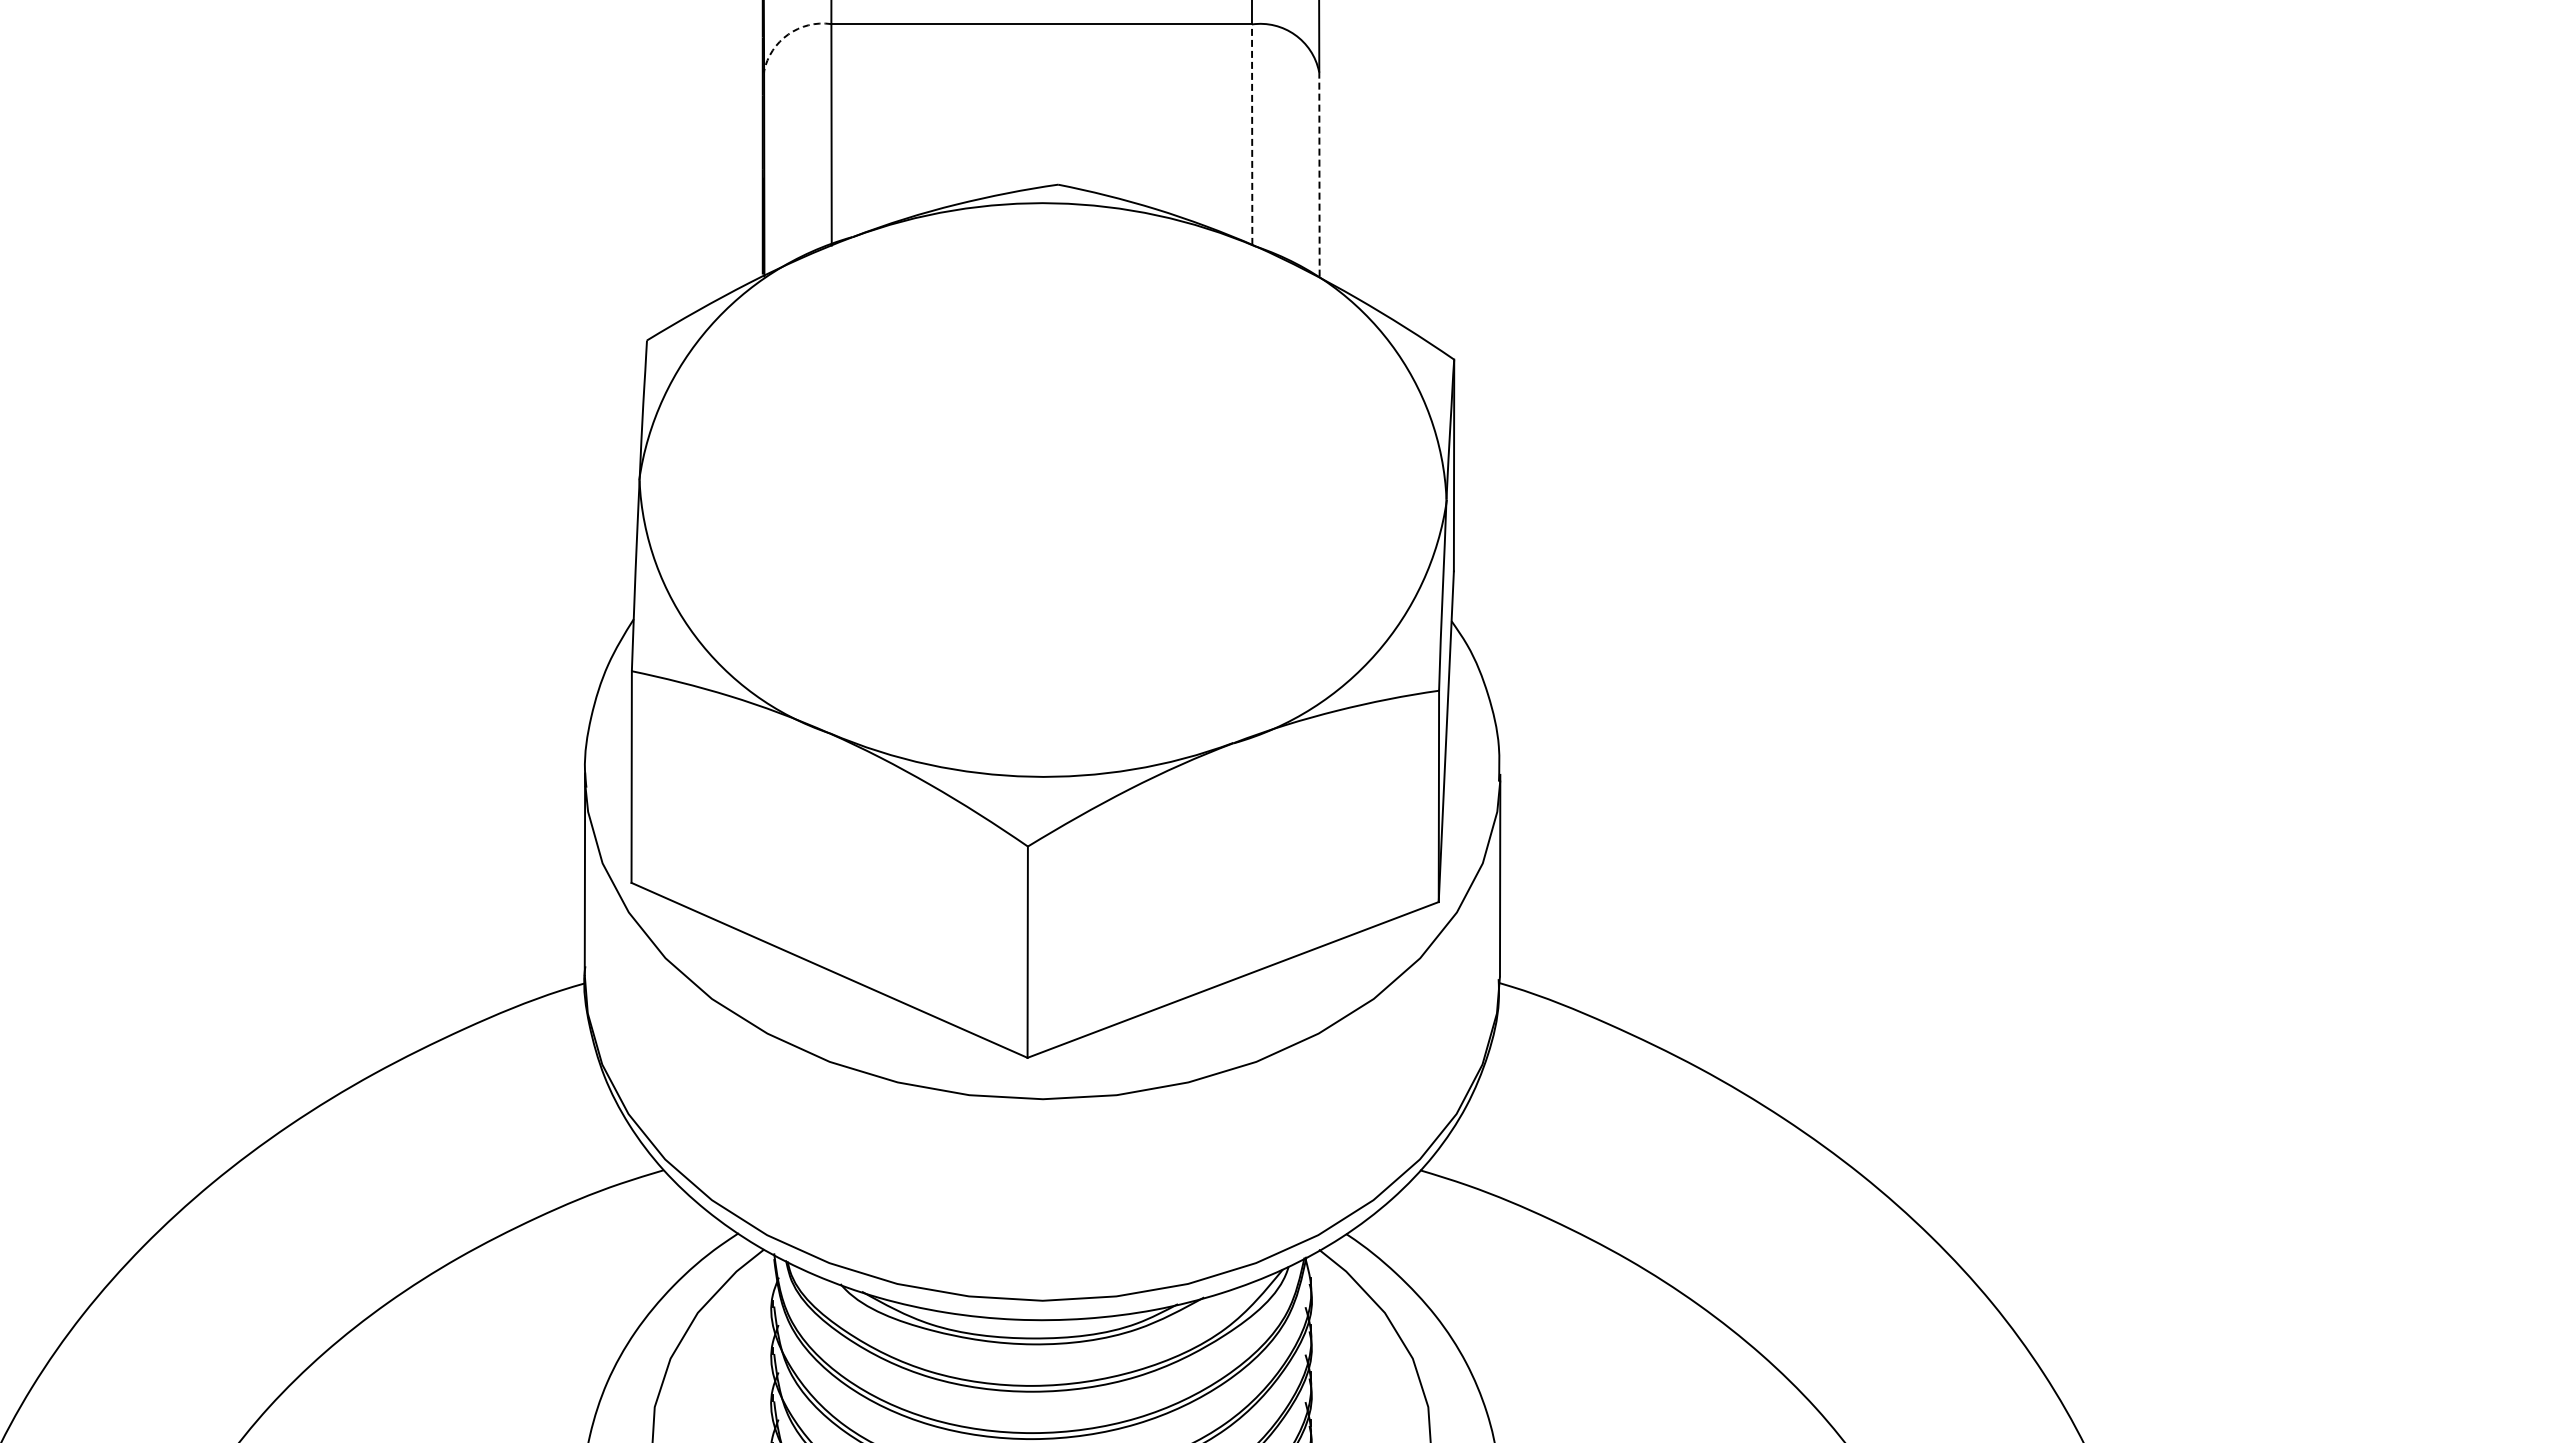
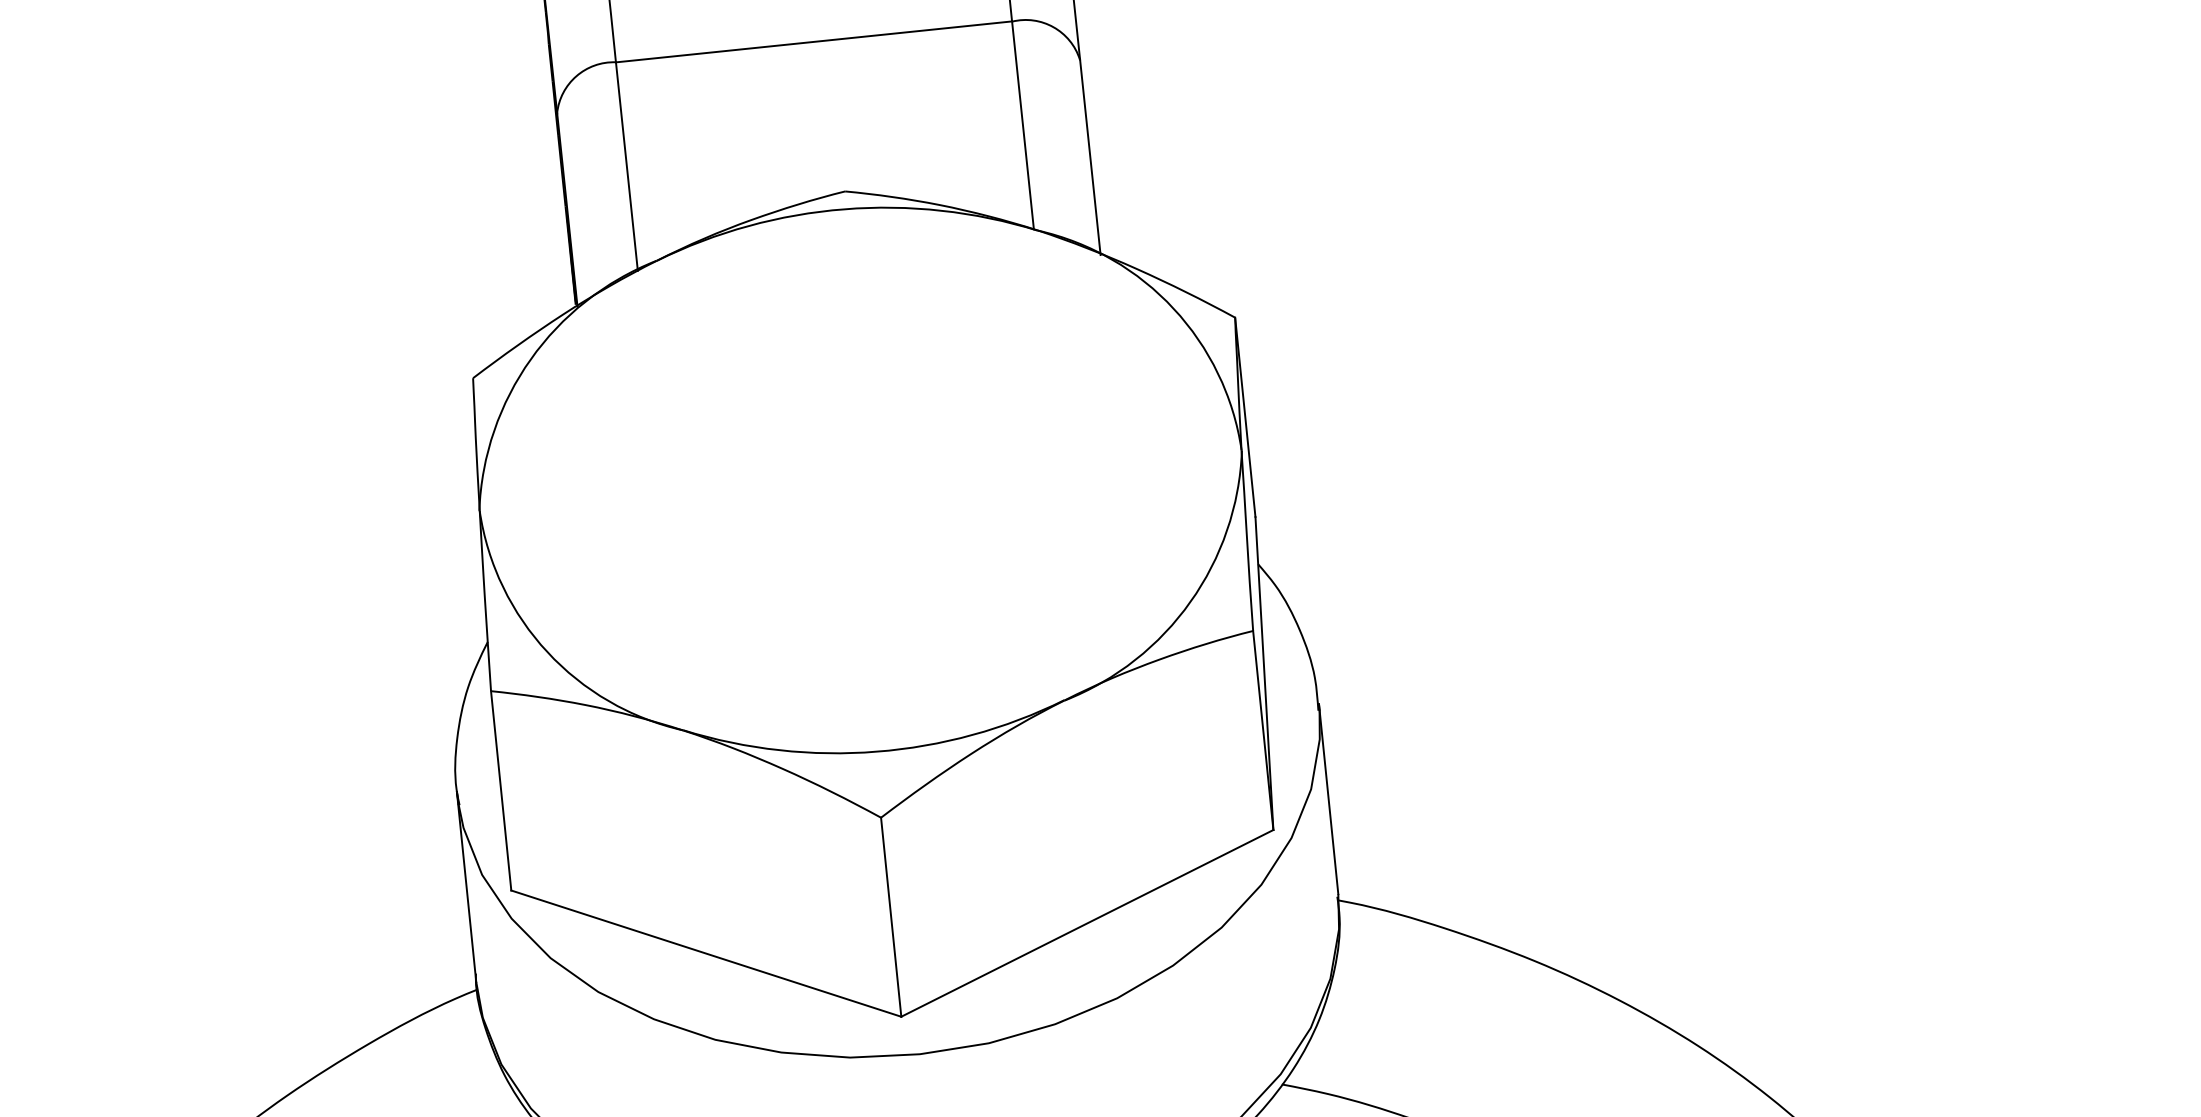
arc: (788, 34) -> (576, 76), dashed -> solid
line: (1252, 134) -> (1023, 125), dashed -> solid
line: (1319, 175) -> (1090, 157), dashed -> solid

